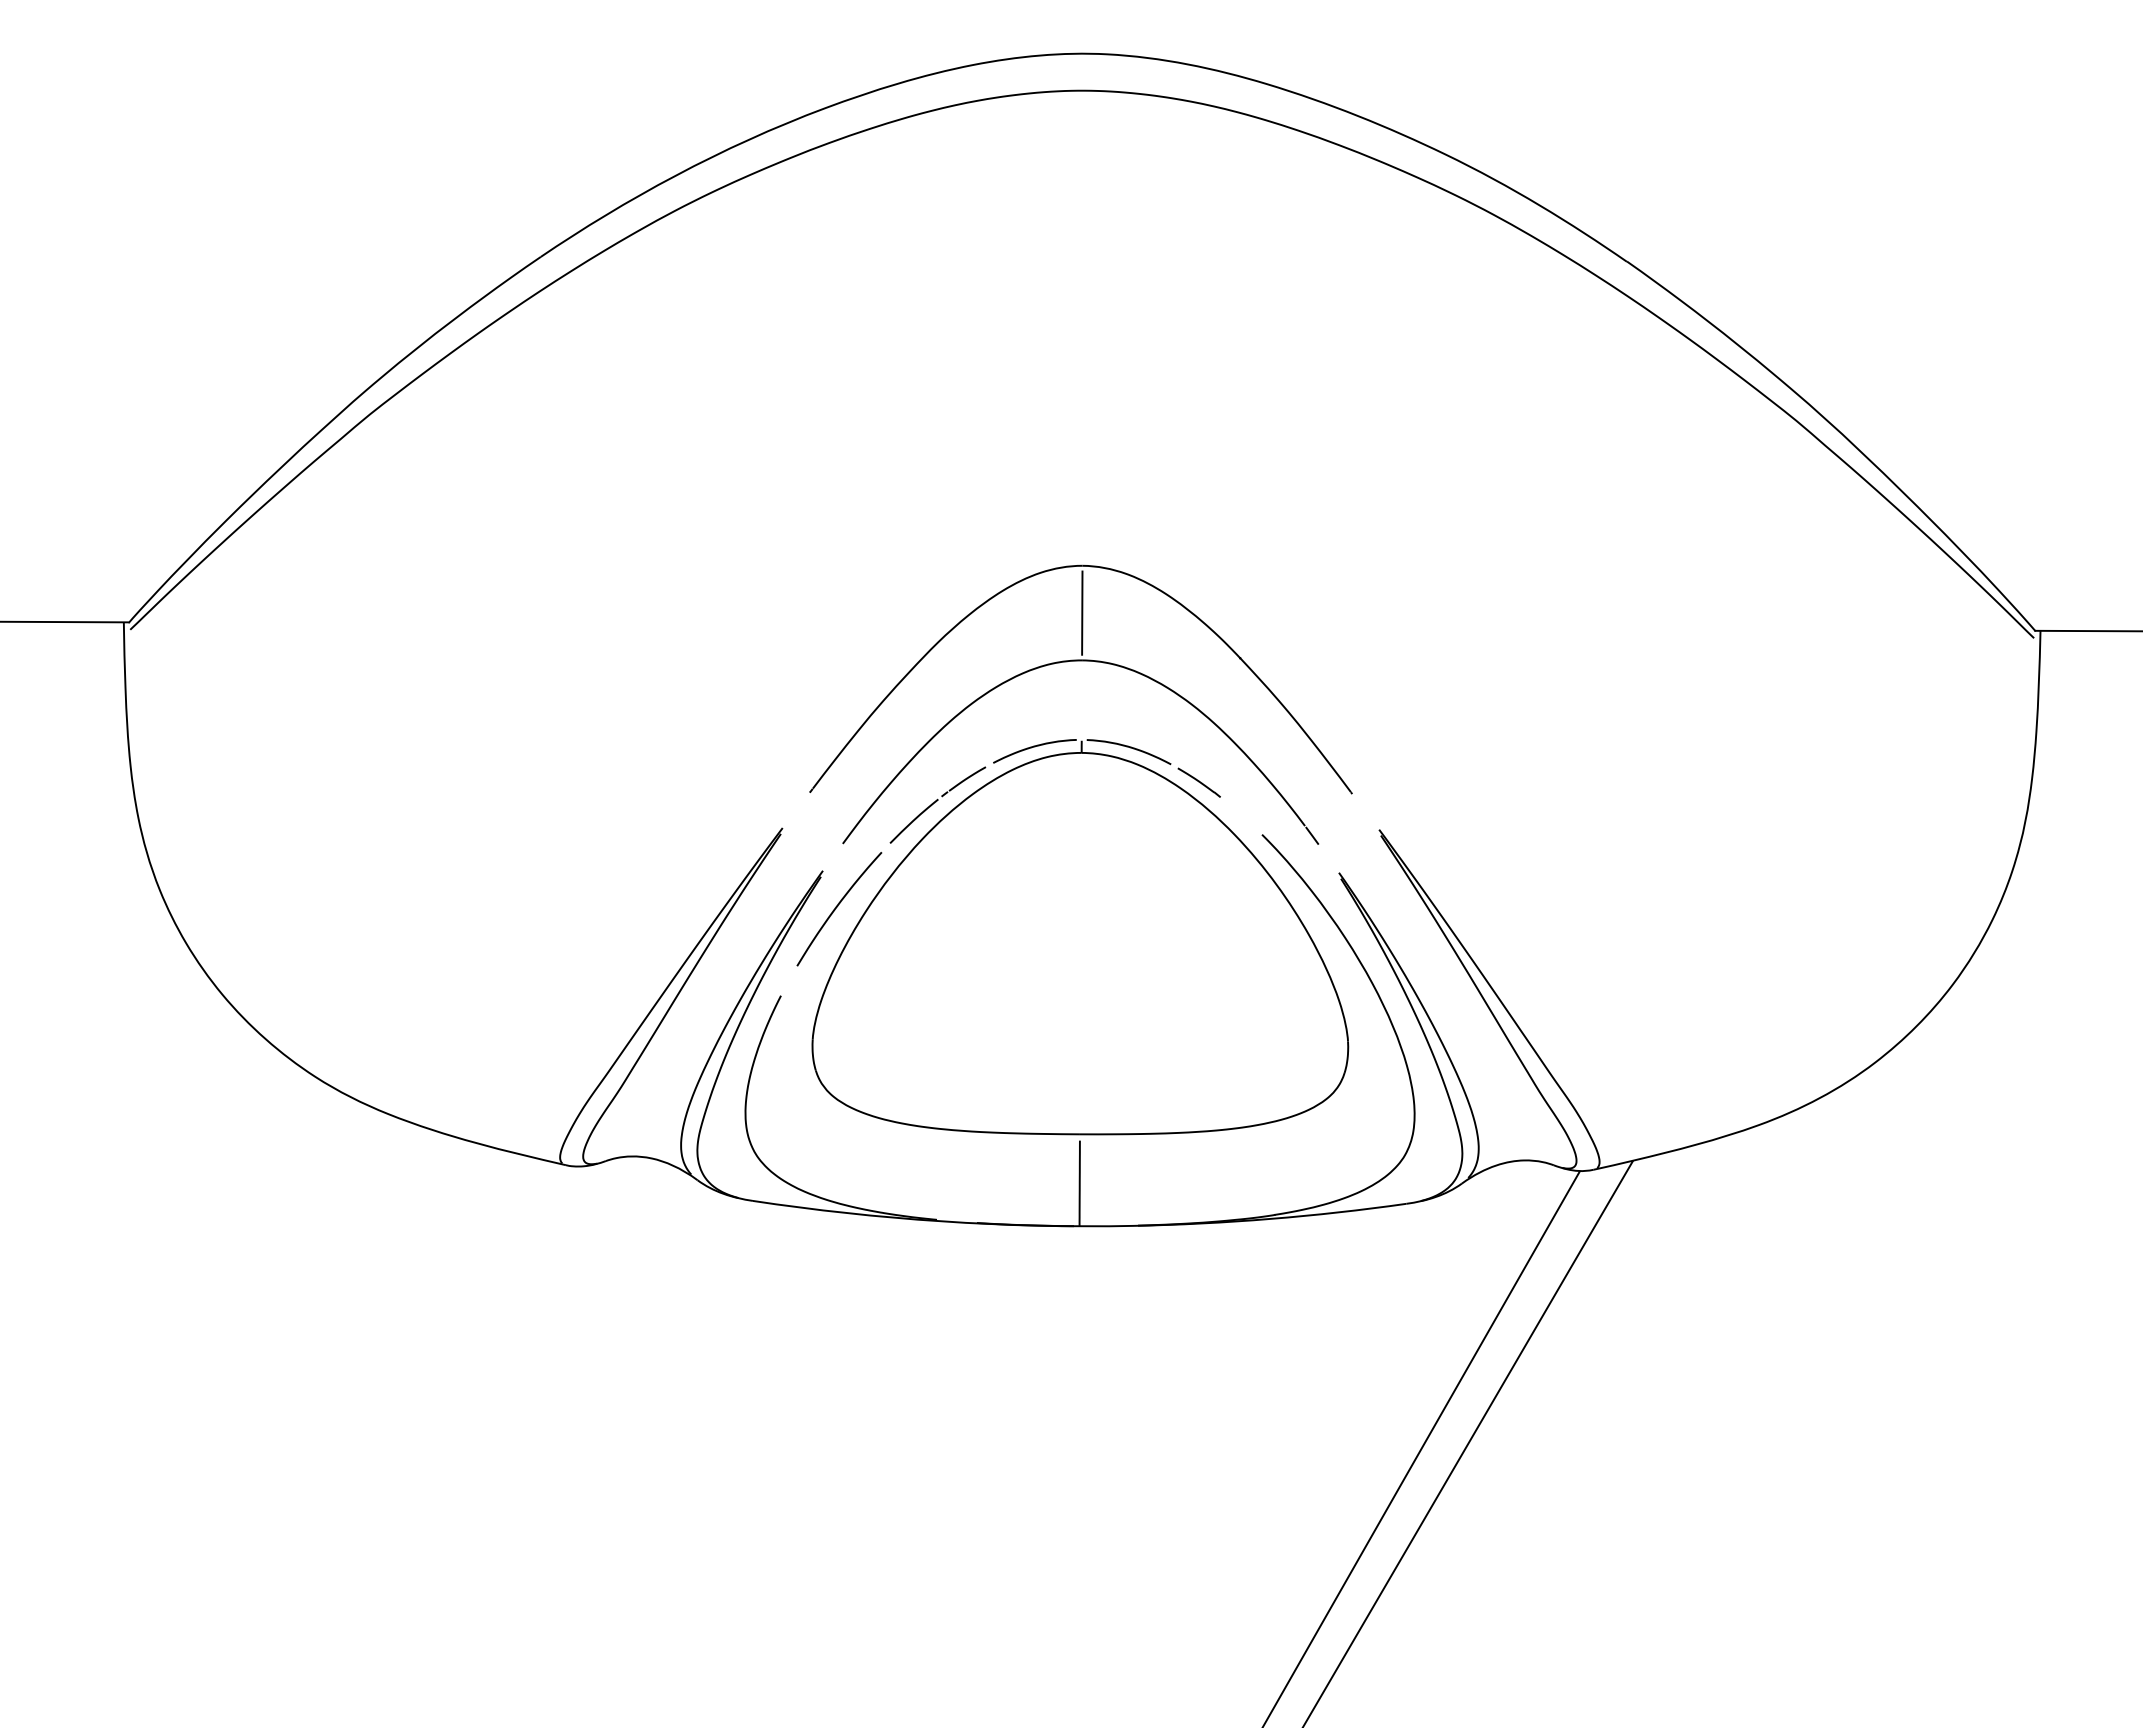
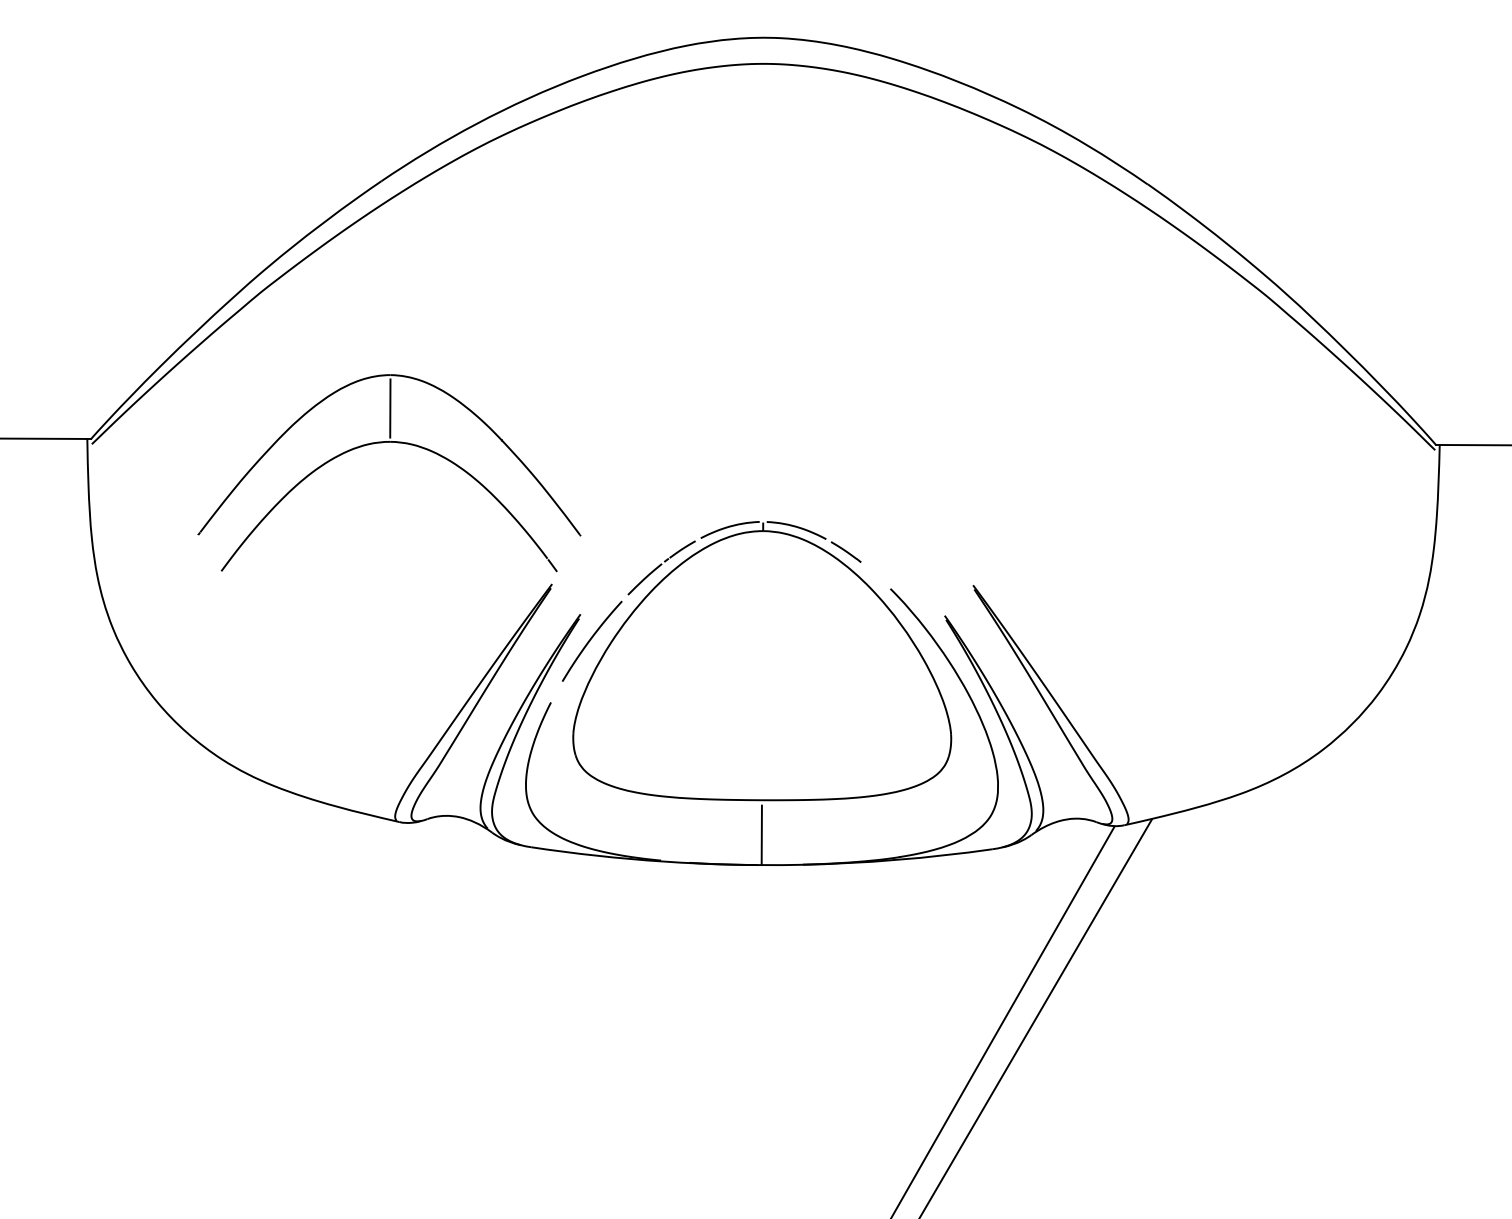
part: (1080, 661) -> (389, 442), moved

